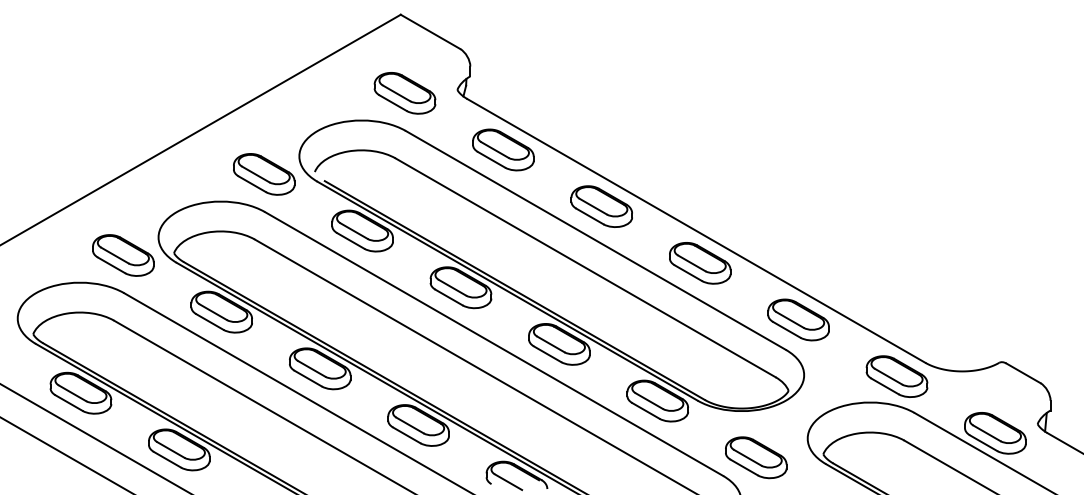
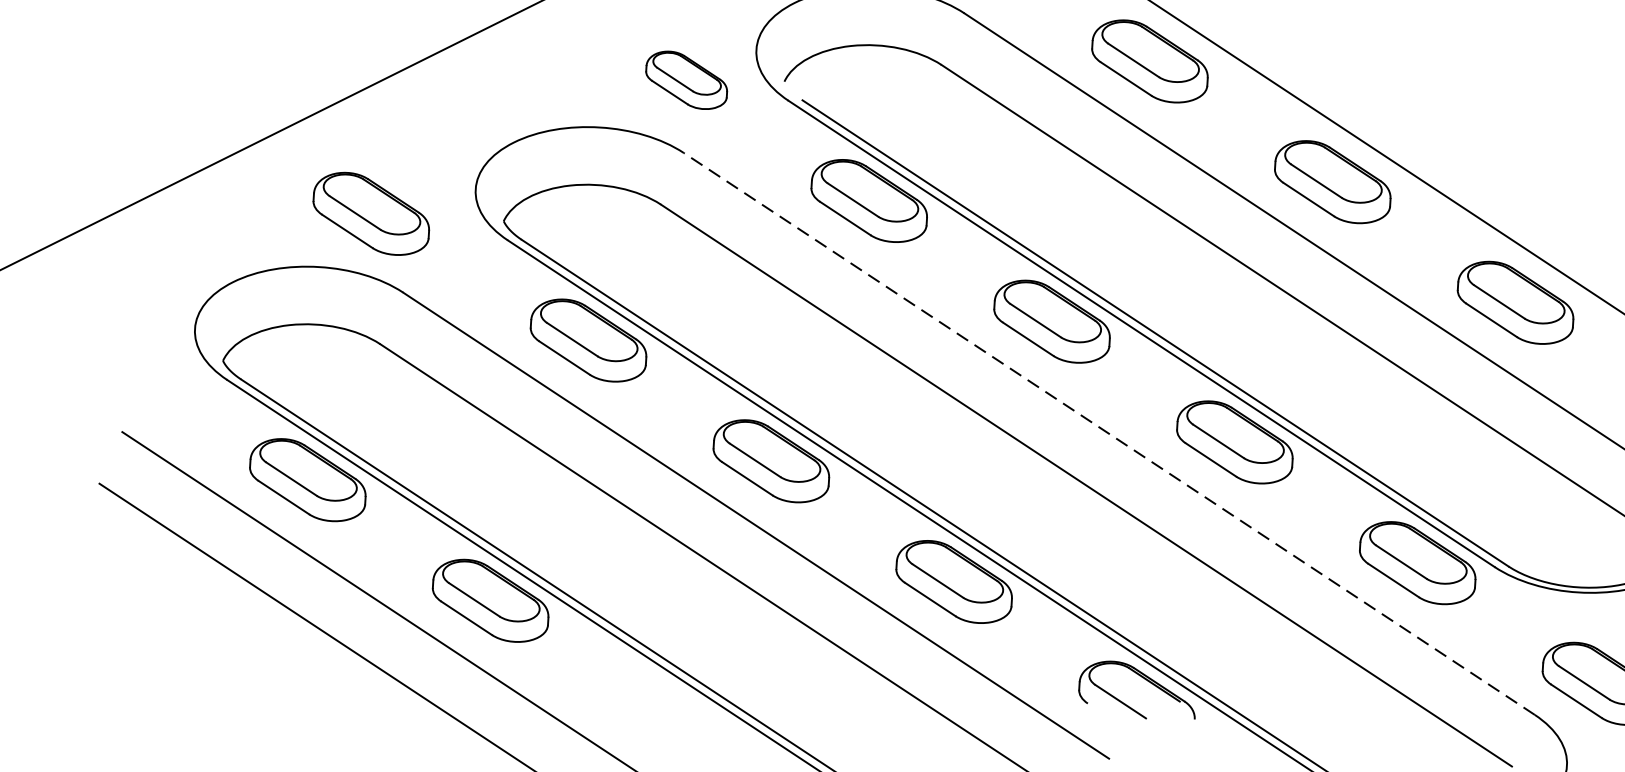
part: (264, 174) -> (687, 80), size x0.7
part: (123, 255) -> (371, 213), moved
line: (493, 343) -> (1108, 432), solid -> dashed

